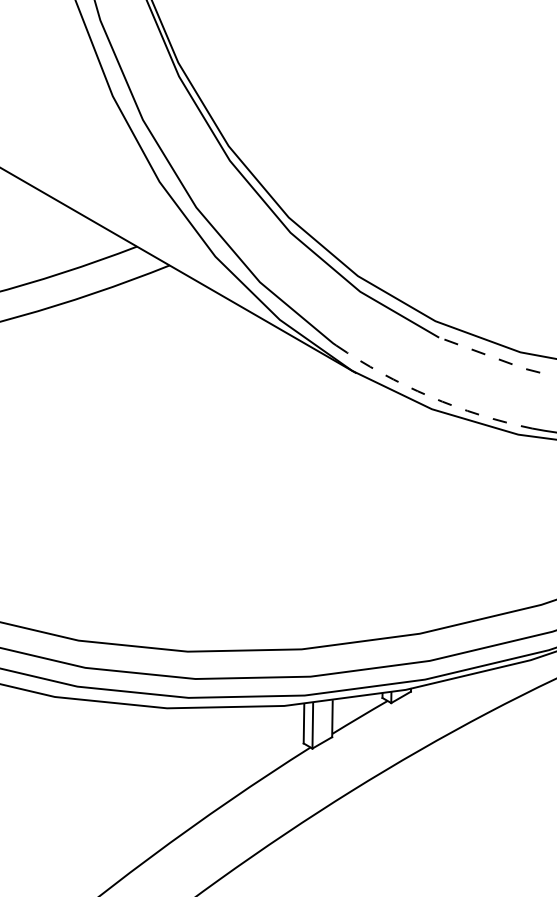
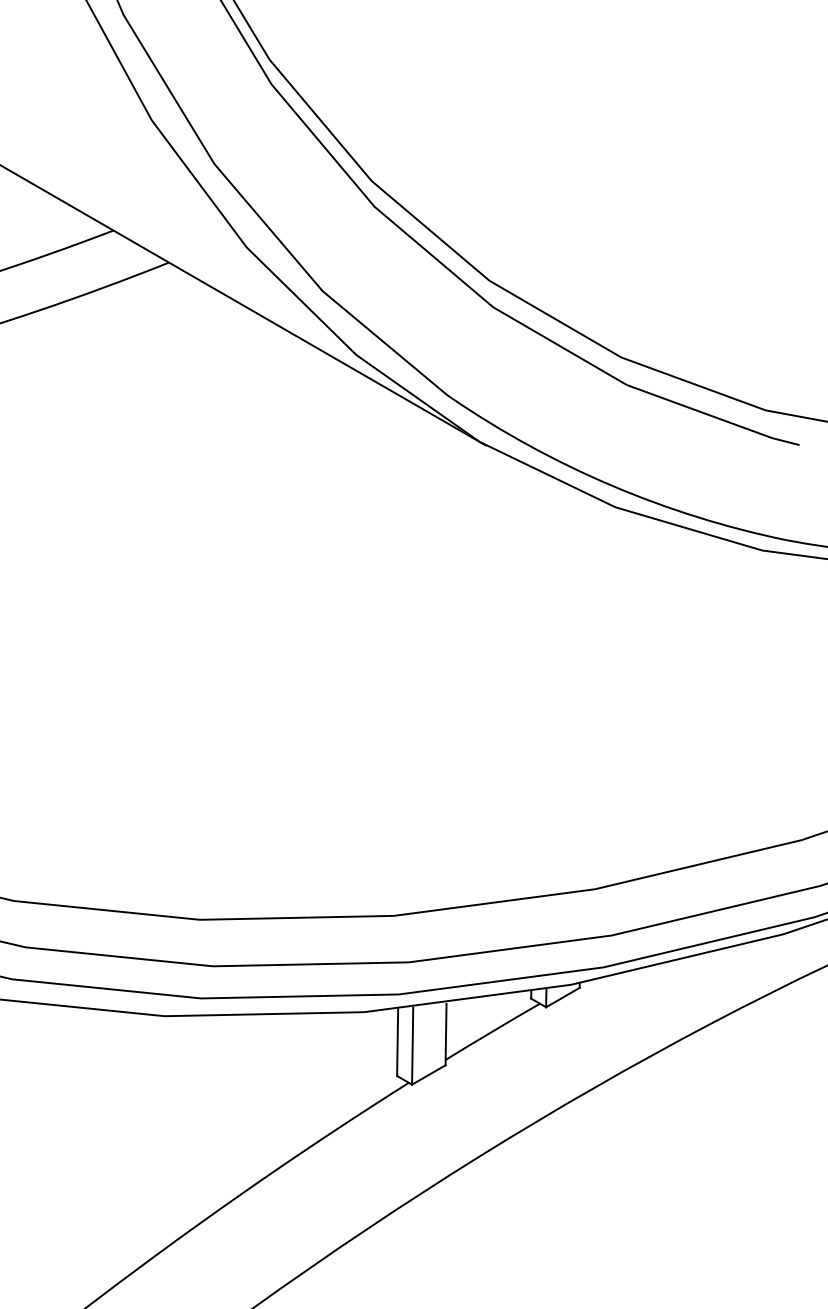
line: (489, 355) -> (713, 415), dashed -> solid
arc: (430, 396) -> (612, 485), dashed -> solid

